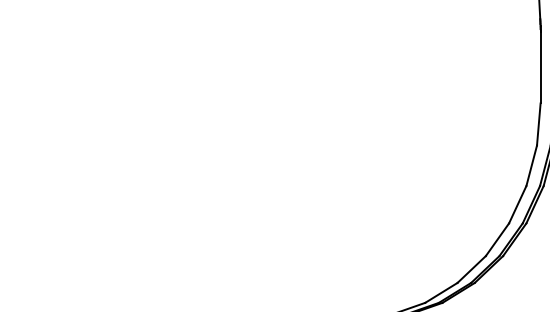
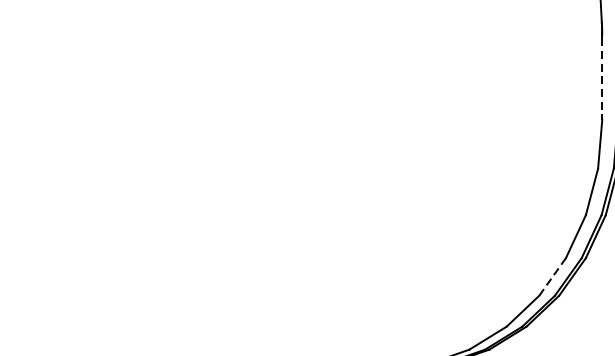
line: (540, 67) -> (602, 78), solid -> dashed
line: (497, 240) -> (552, 277), solid -> dashed

